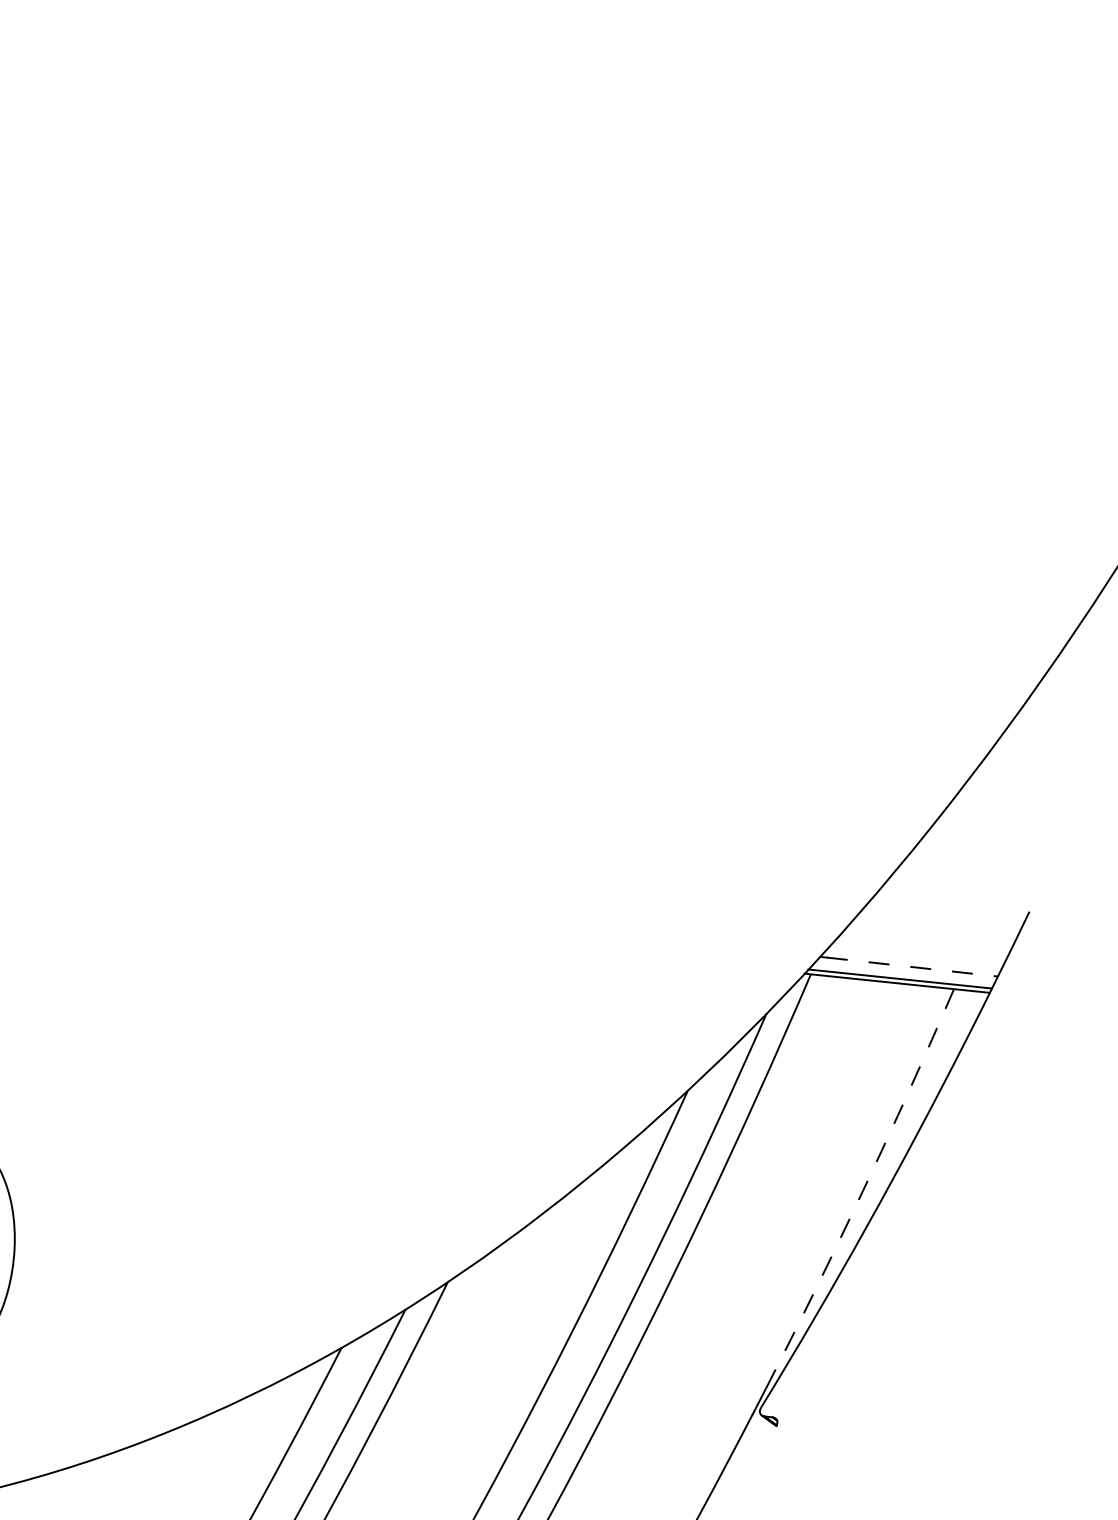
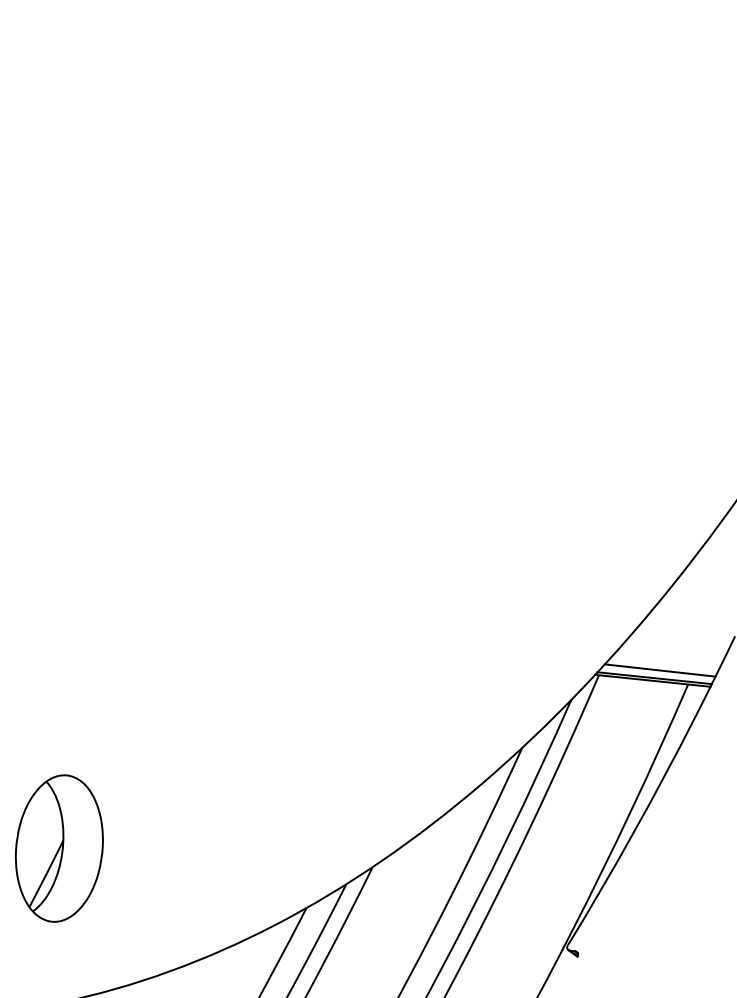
line: (912, 966) -> (662, 670), dashed -> solid
arc: (863, 1189) -> (631, 809), dashed -> solid

